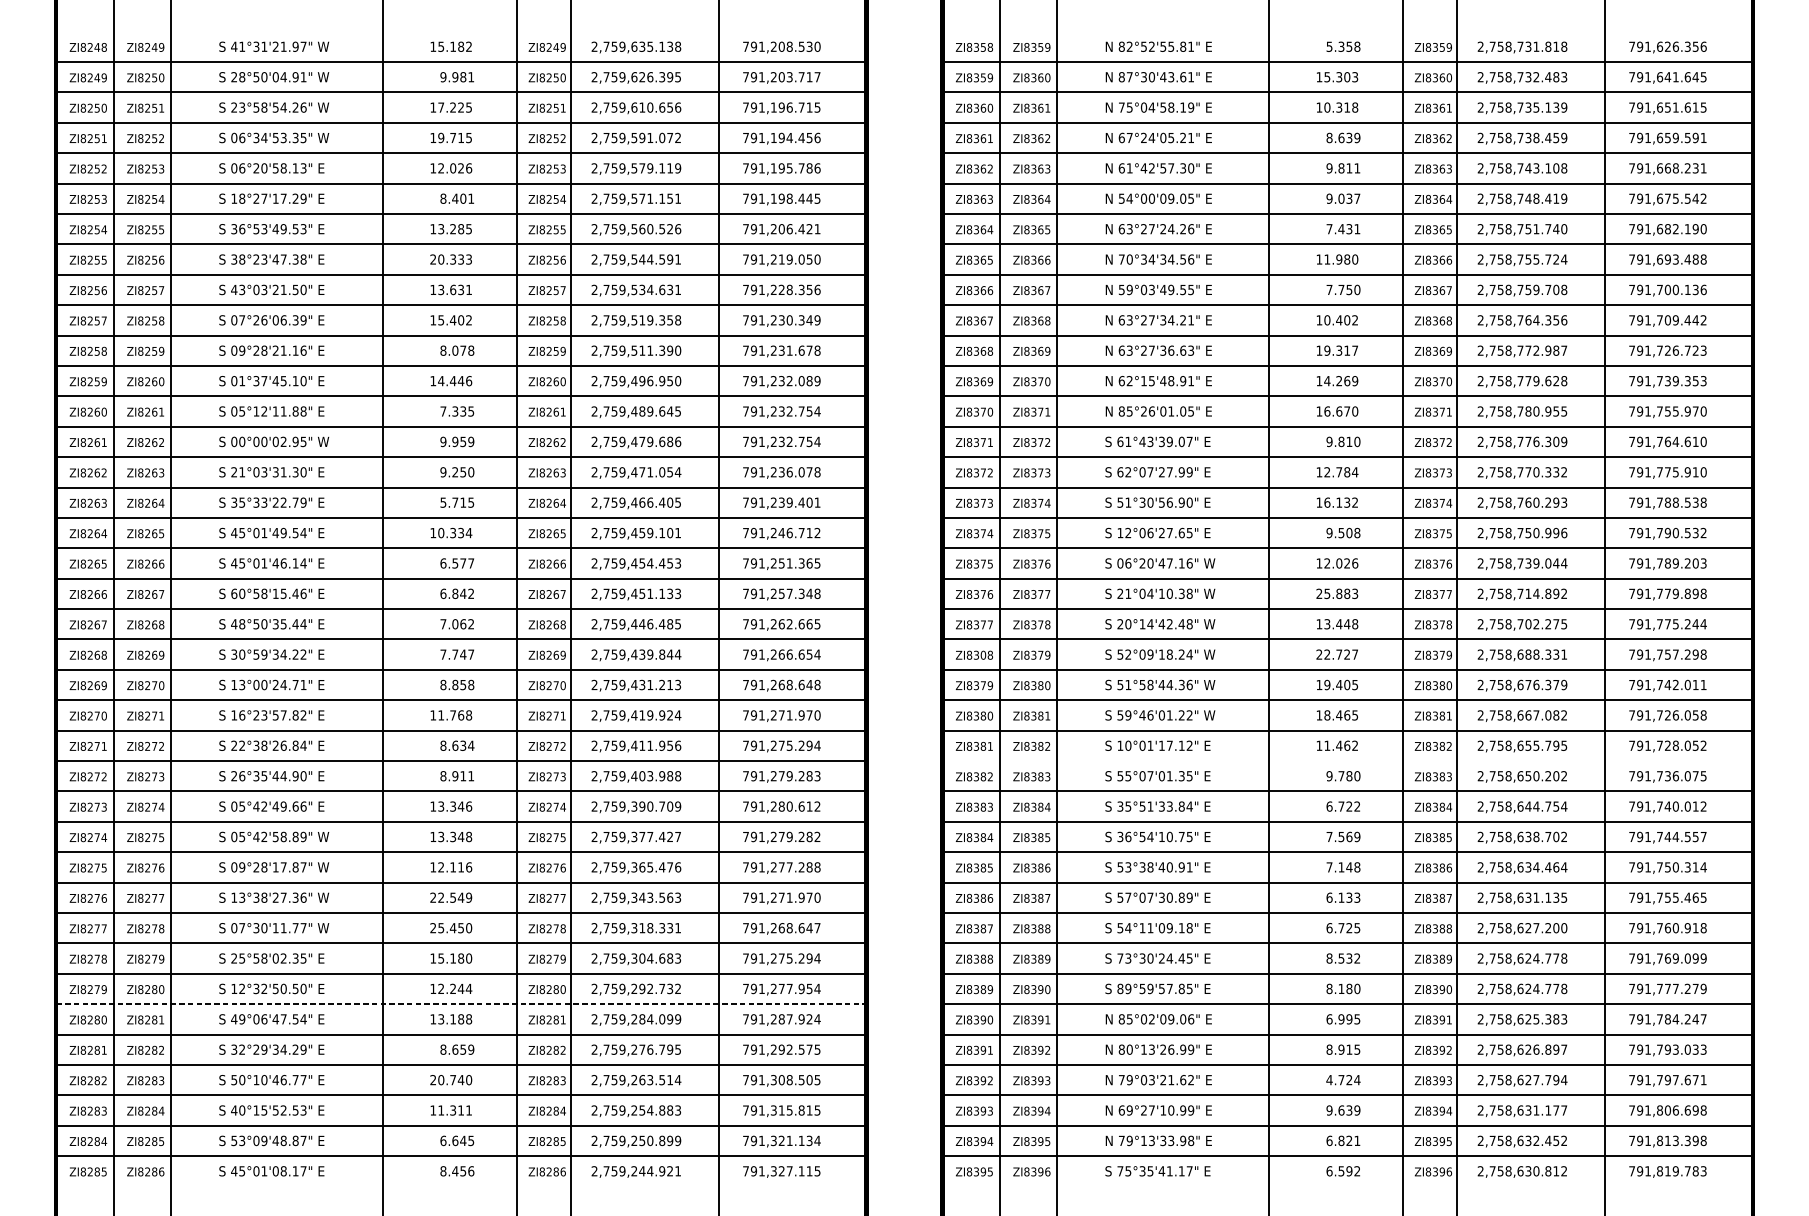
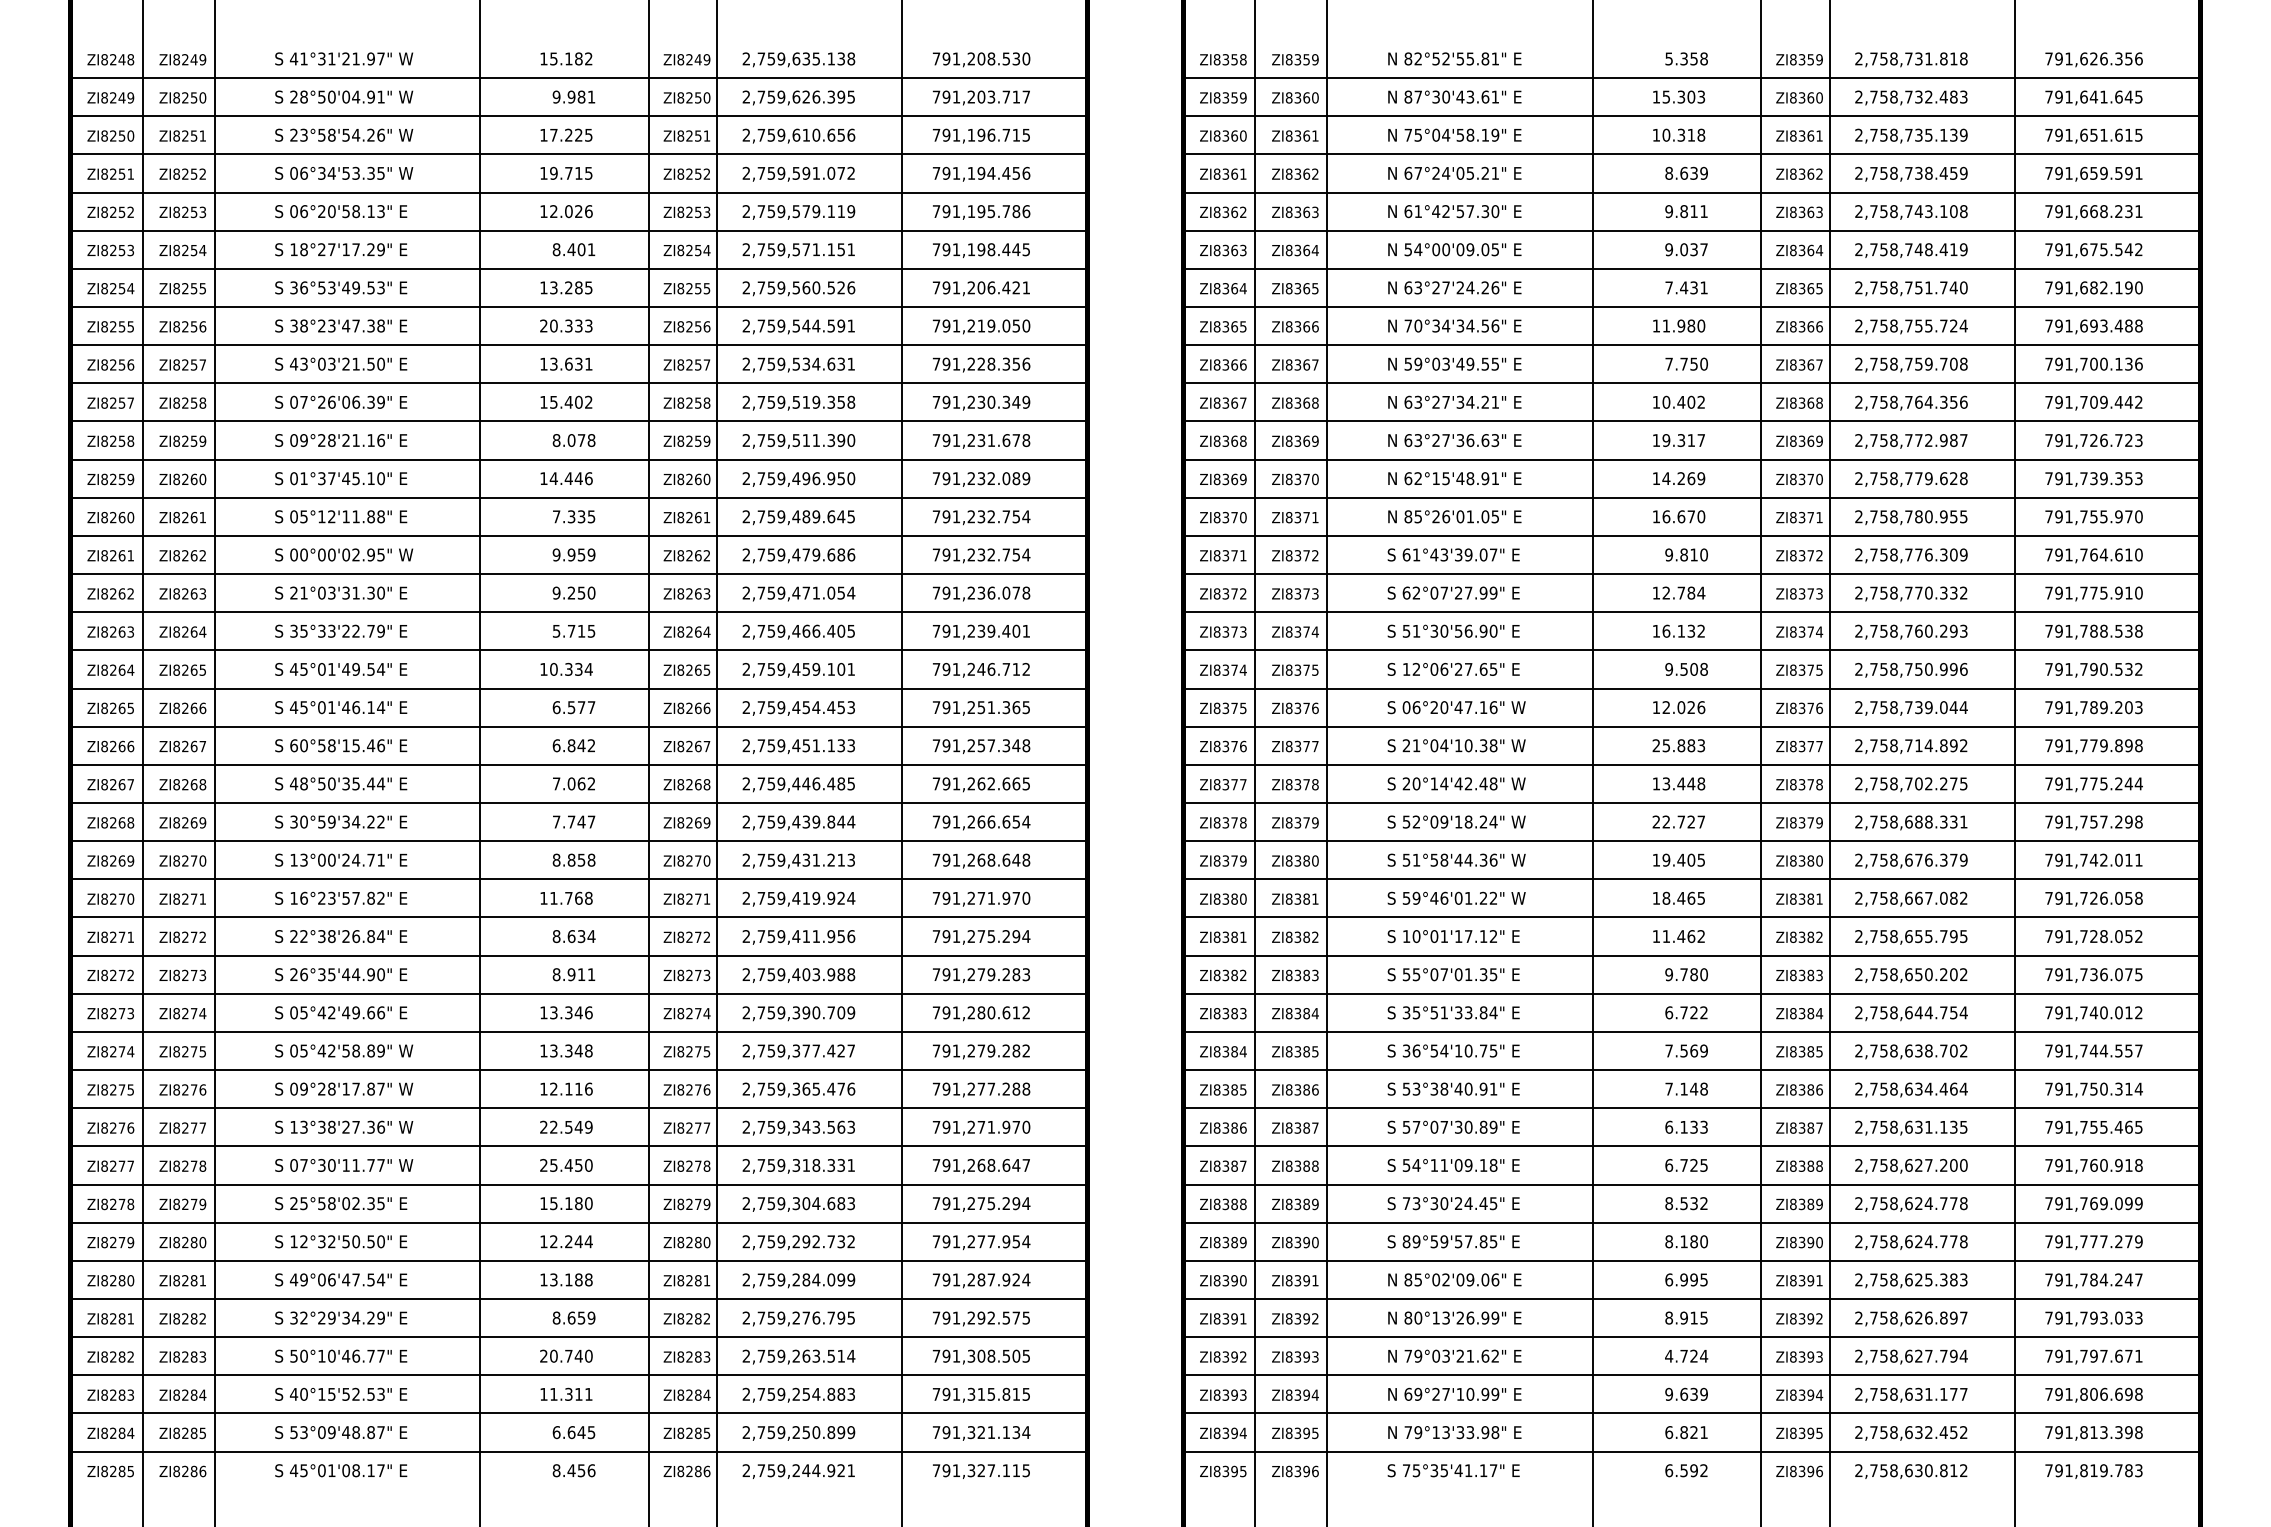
text: (983, 654) -> (1234, 822), ZI8308 -> ZI8378
line: (1347, 760) -> (1691, 955), added
line: (461, 1003) -> (579, 1260), dashed -> solid

